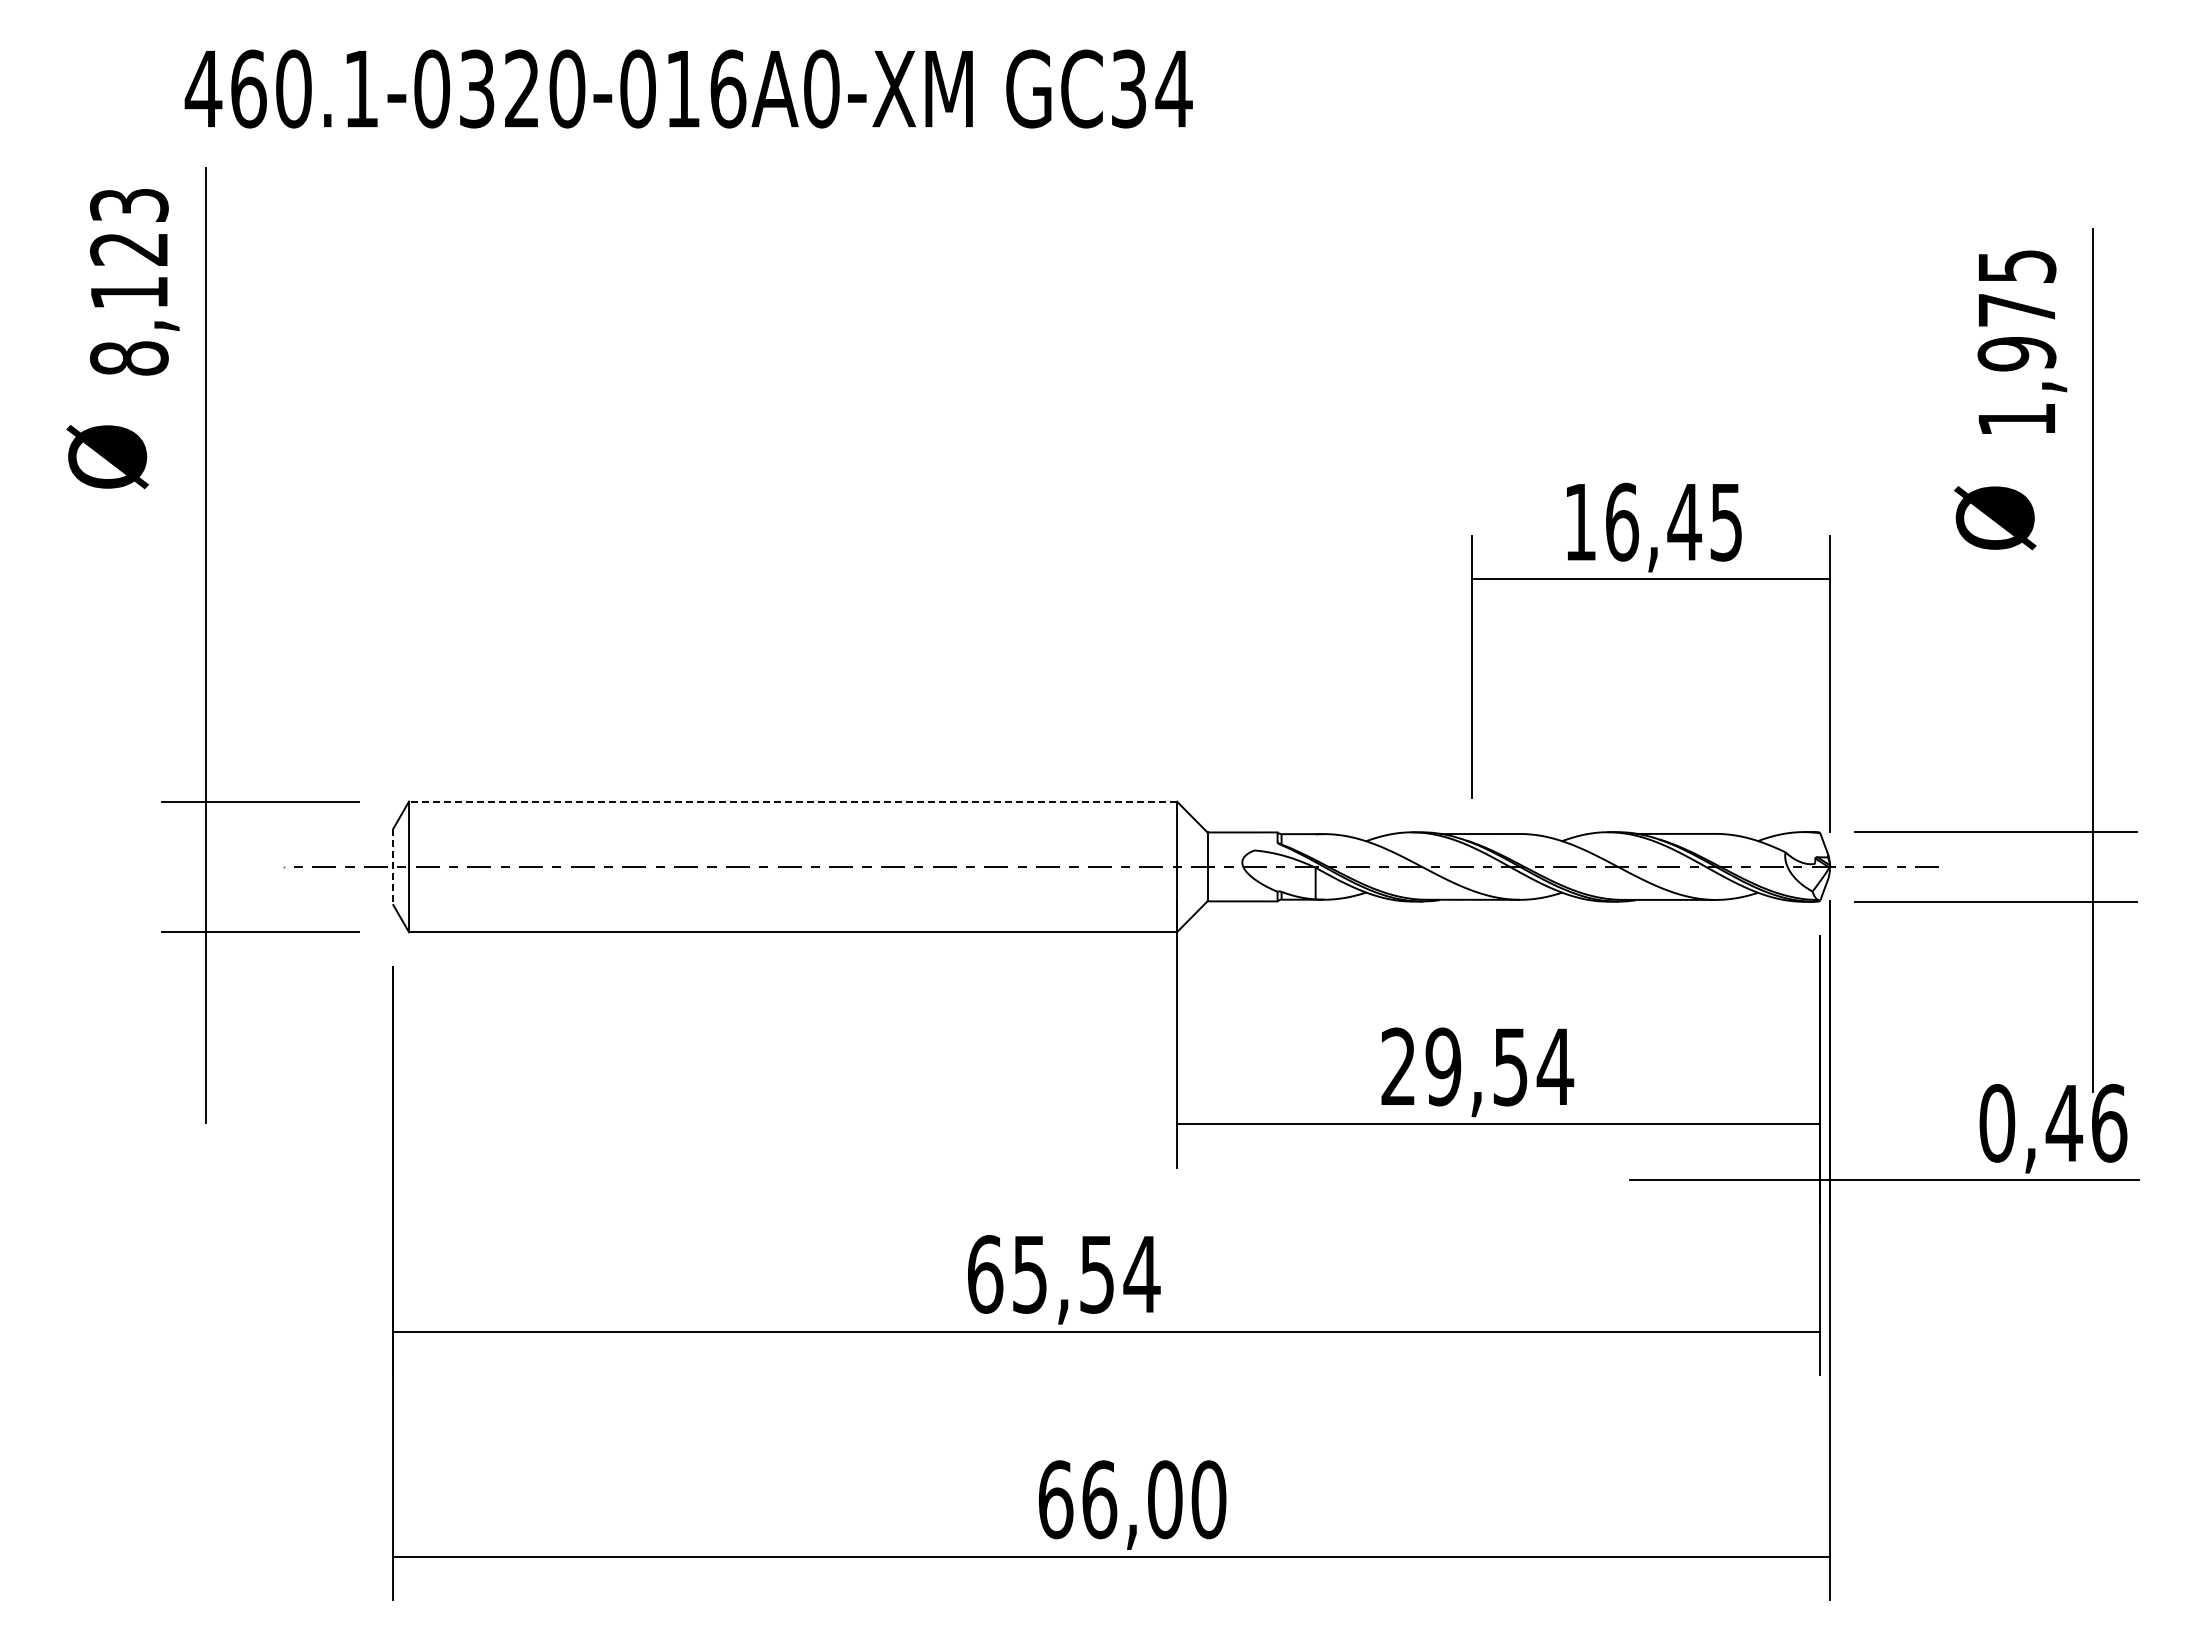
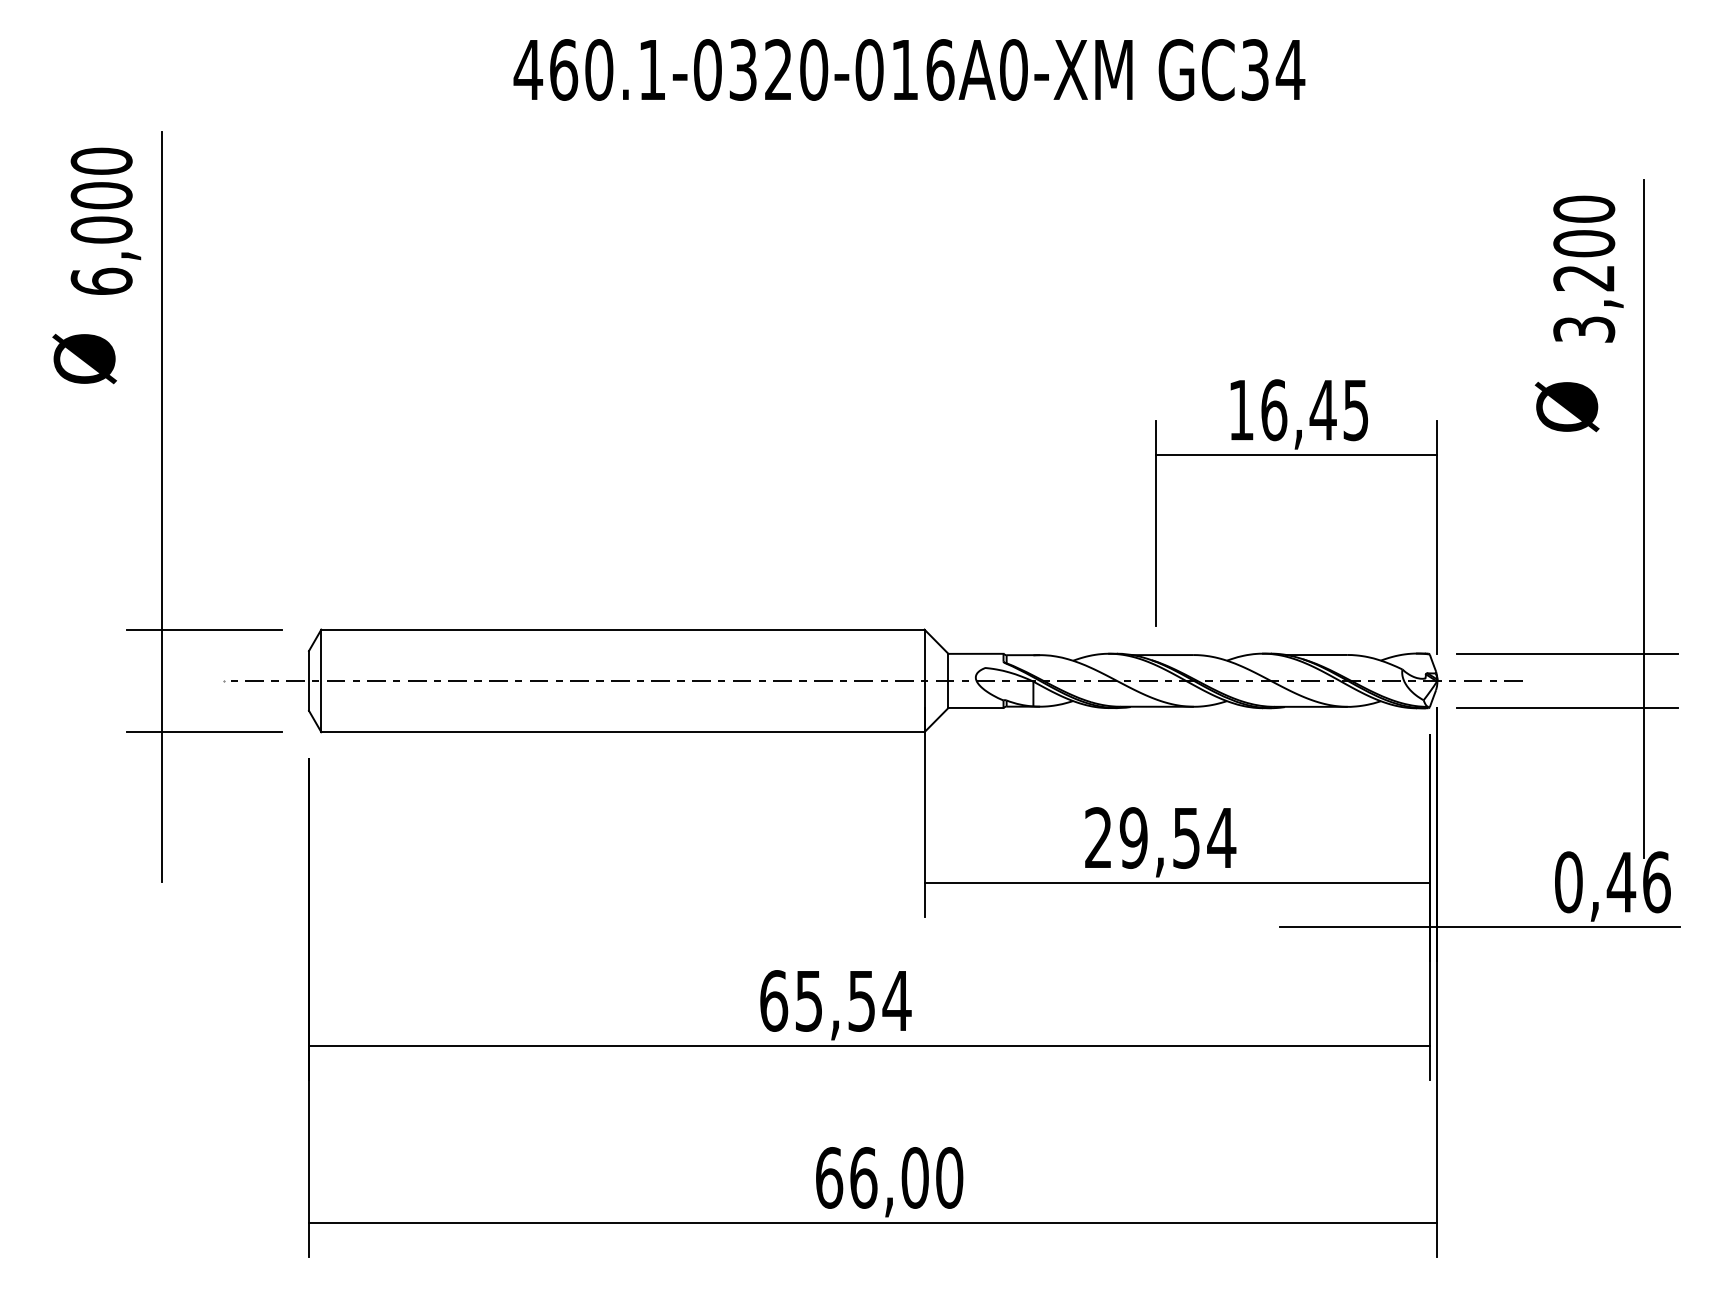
text: (688, 88) -> (909, 69), moved
text: (128, 281) -> (101, 221), 8,123 -> 6,000
text: (2016, 342) -> (1583, 269), 1,975 -> 3,200
line: (792, 801) -> (622, 629), dashed -> solid
line: (393, 867) -> (309, 681), dashed -> solid

